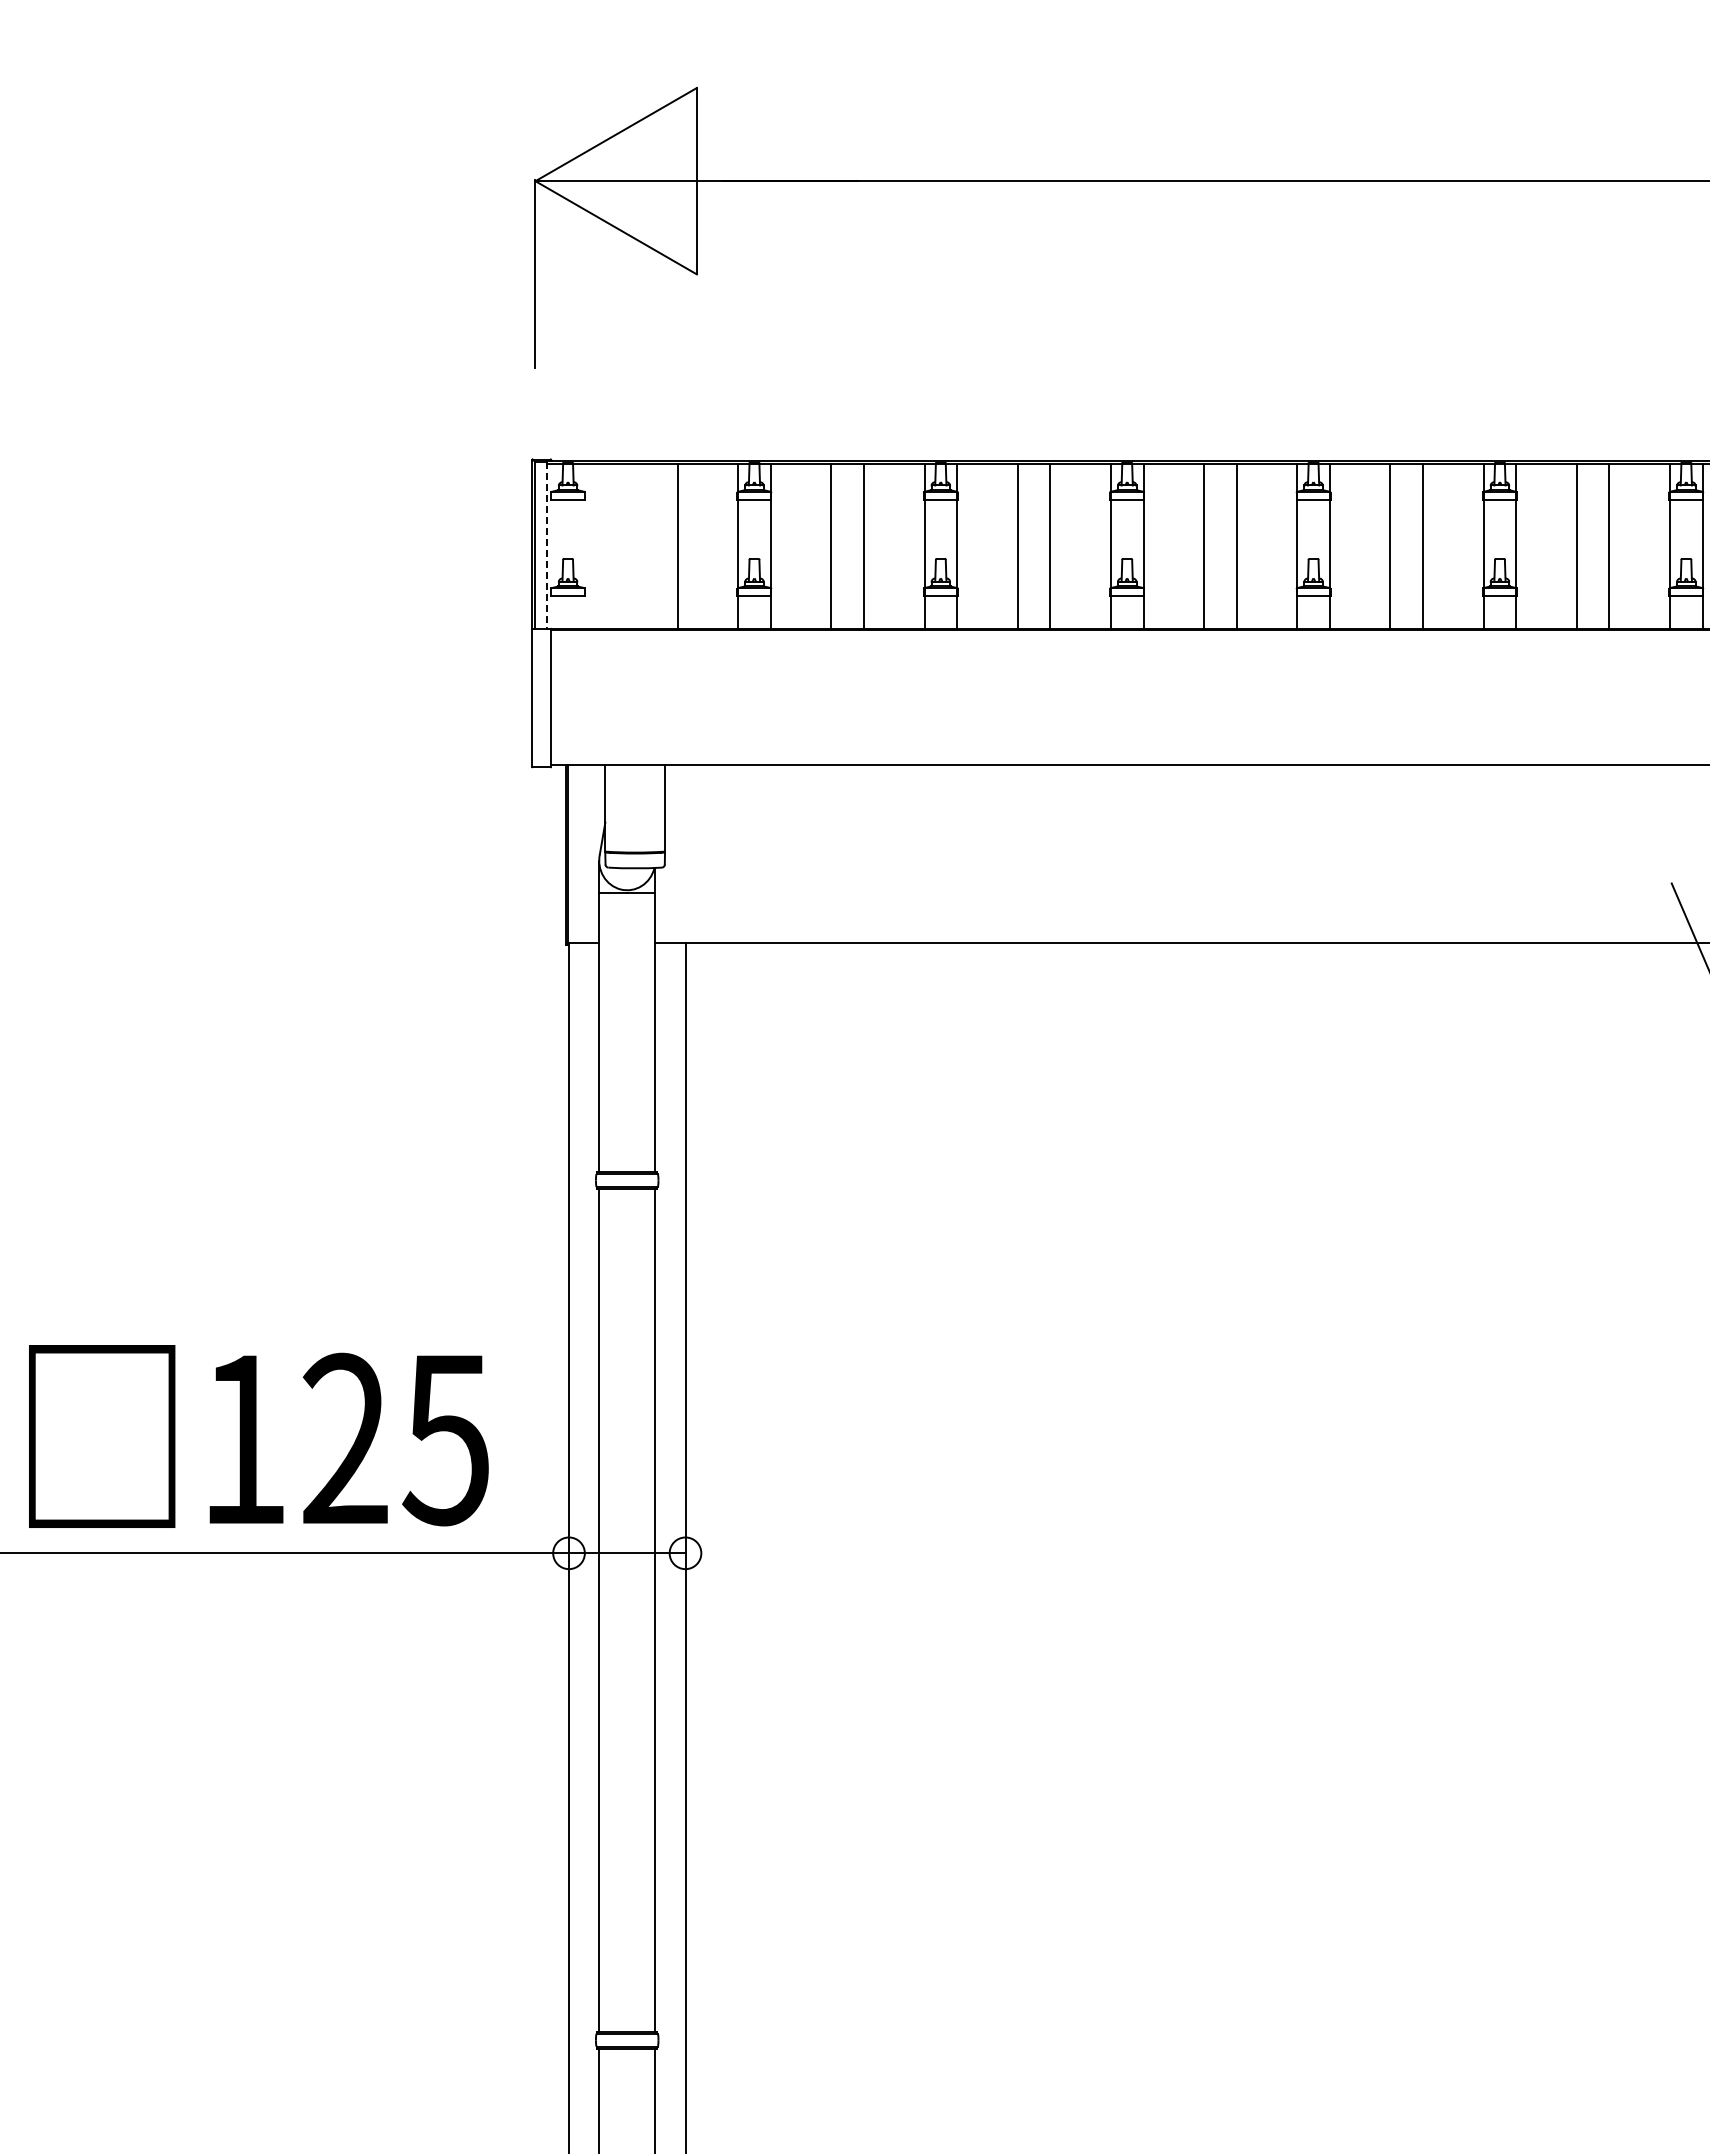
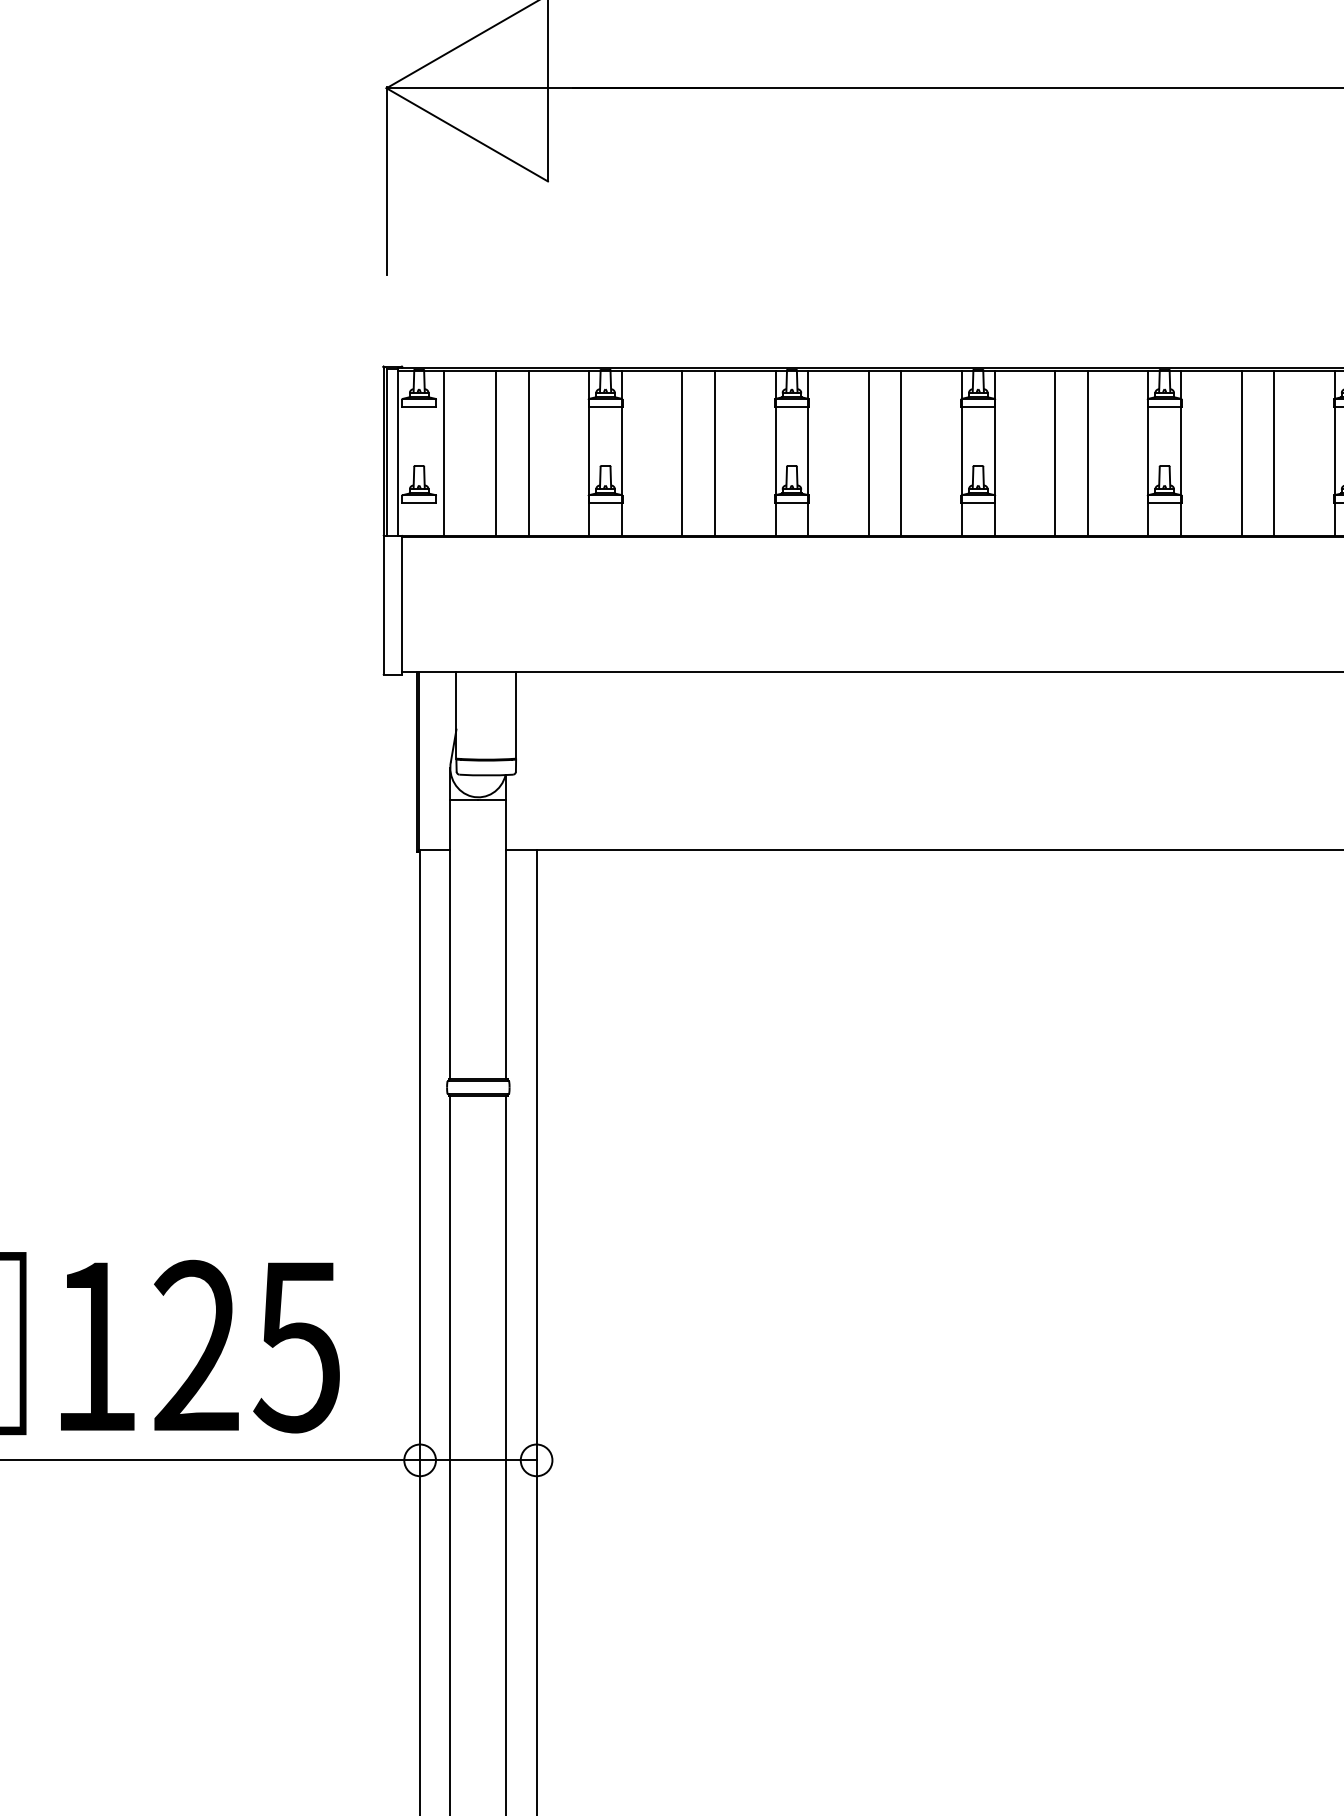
line: (546, 545) -> (397, 452), dashed -> solid
line: (592, 546) -> (443, 453), added
line: (644, 546) -> (495, 453), added

